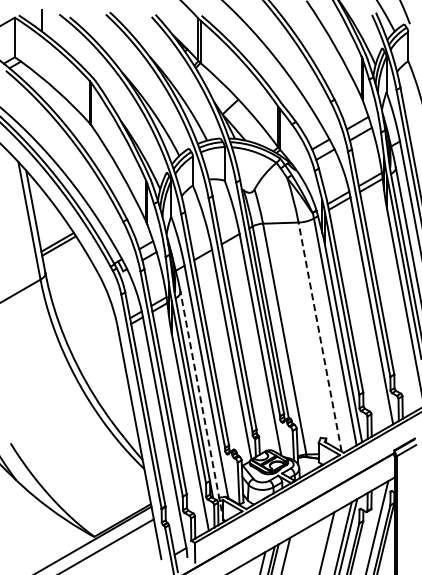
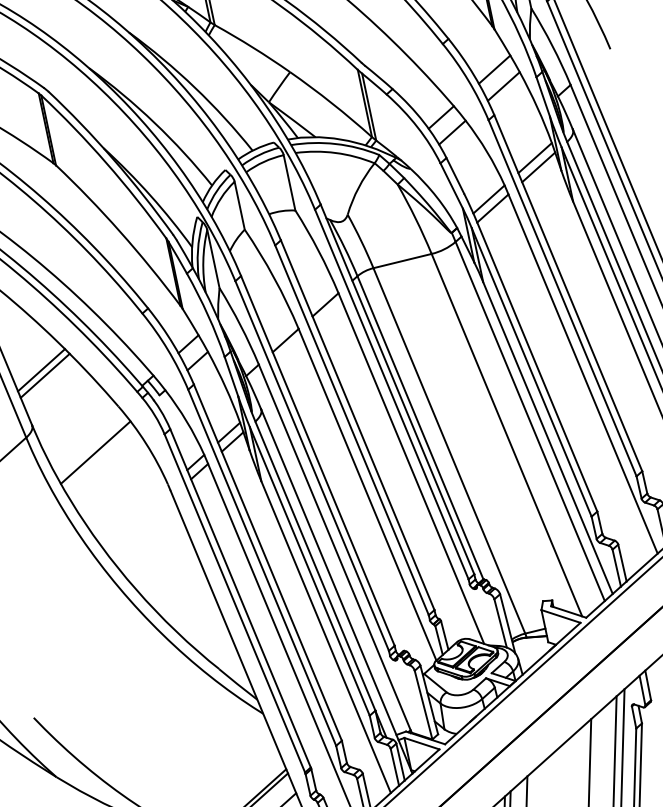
line: (79, 296) -> (96, 451), added
line: (320, 337) -> (507, 435), dashed -> solid
line: (202, 406) -> (337, 590), dashed -> solid

